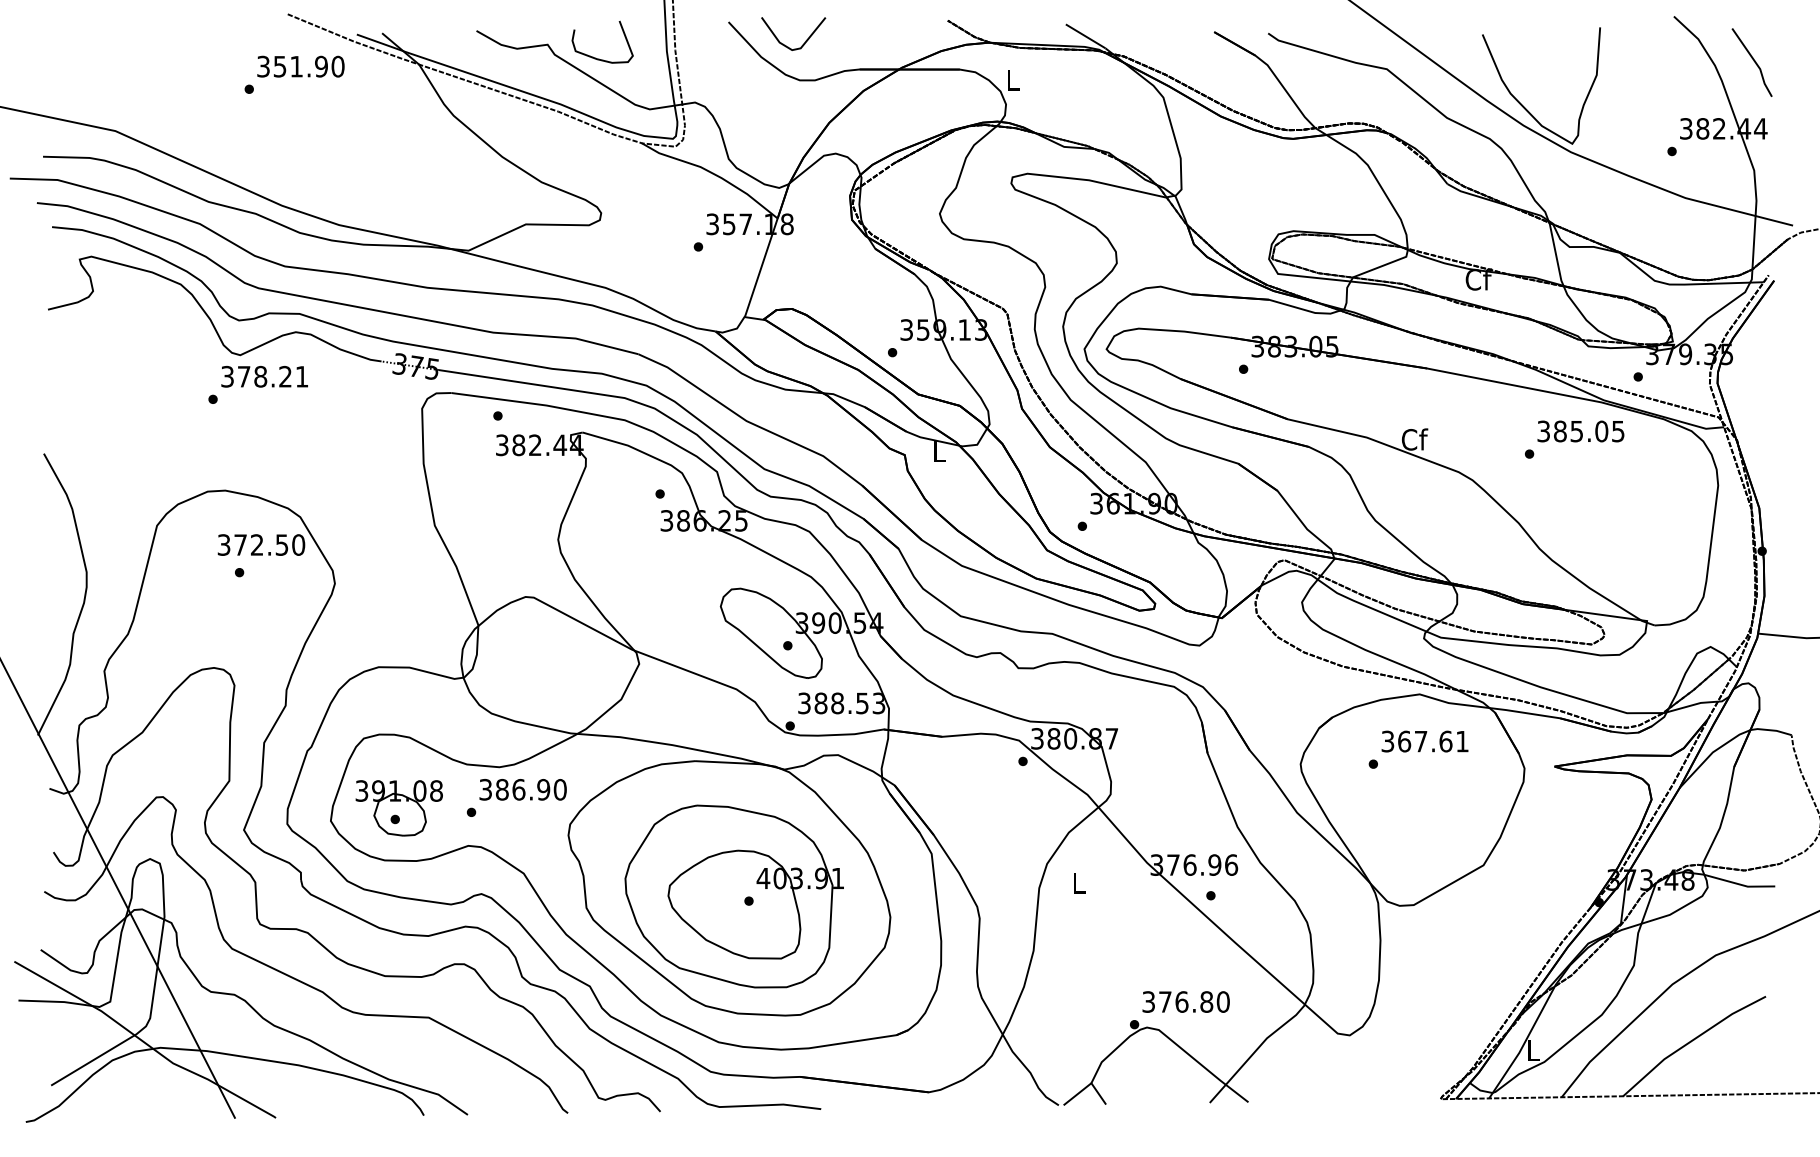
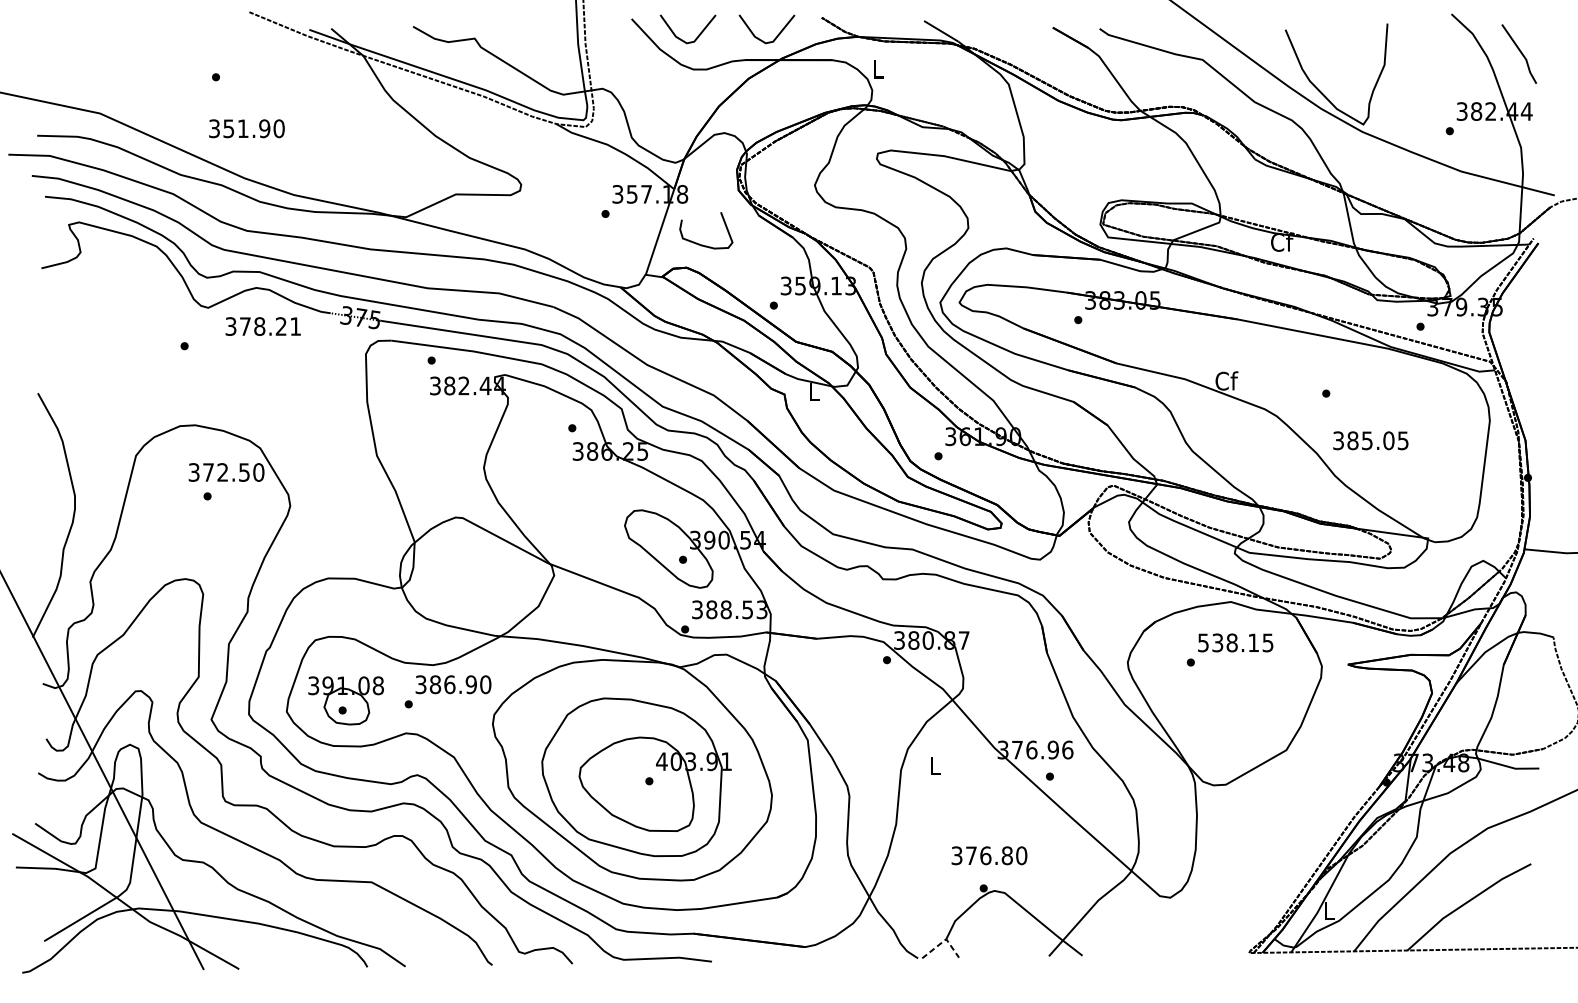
line: (896, 40) -> (777, 34), added
curve: (599, 58) -> (703, 244), moved
text: (300, 66) -> (246, 128), moved
text: (264, 376) -> (263, 326), moved
text: (1580, 431) -> (1370, 440), moved
text: (1425, 741) -> (1236, 642), 367.61 -> 538.15
text: (1185, 1001) -> (988, 855), moved
line: (1088, 1085) -> (943, 941), solid -> dashed

